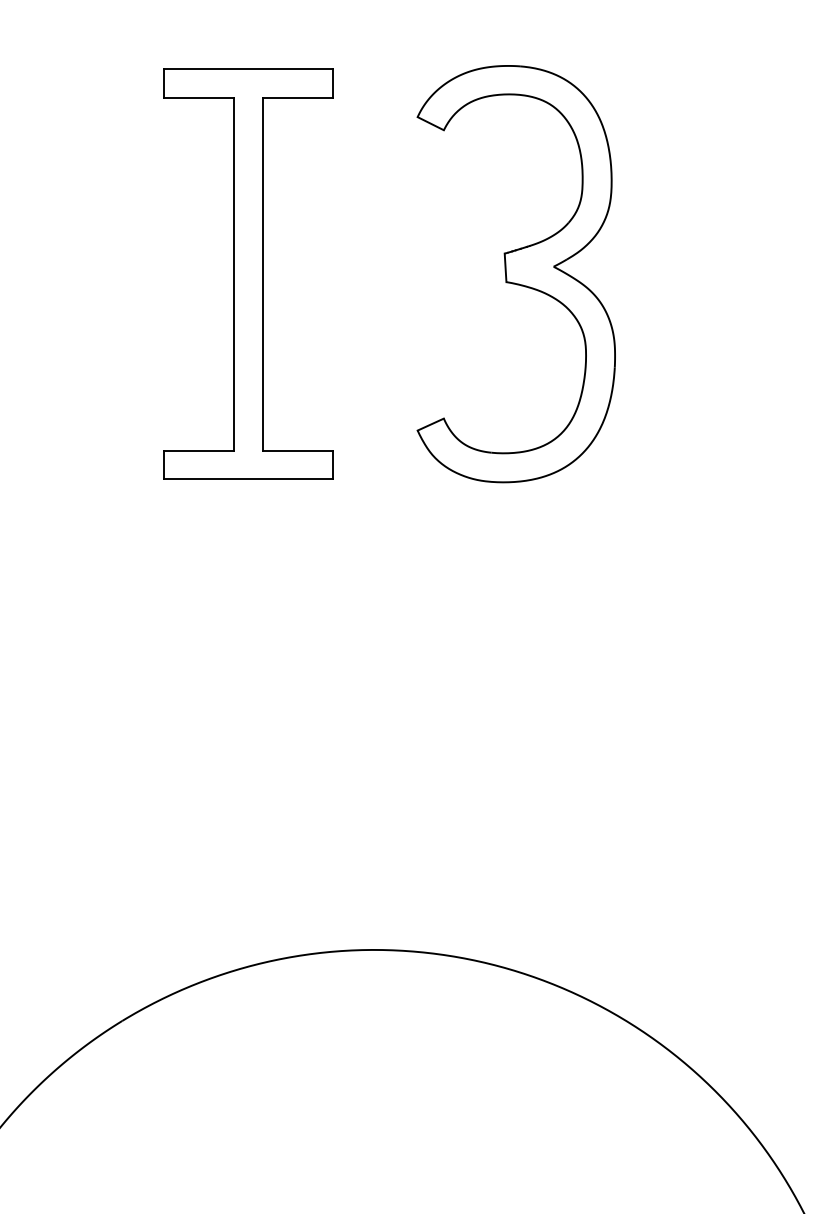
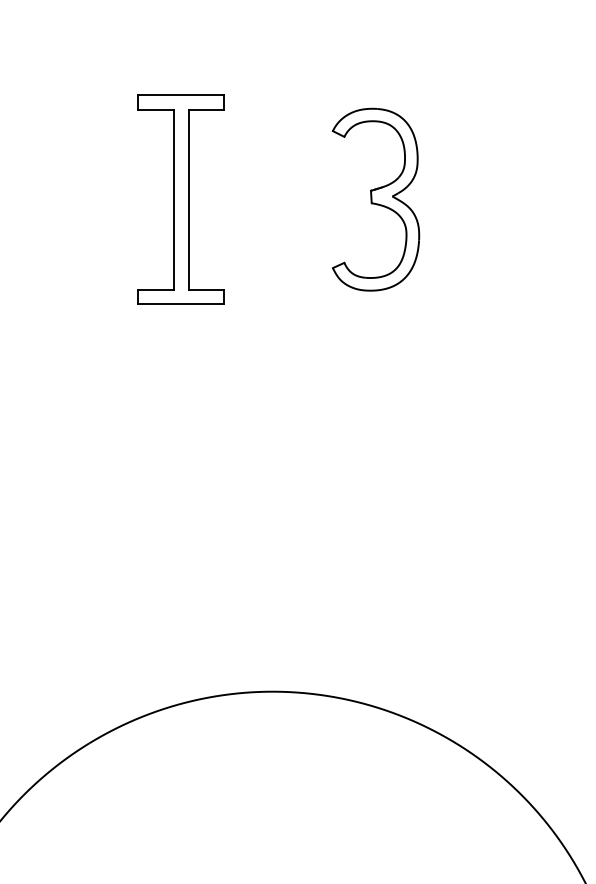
part: (248, 273) -> (181, 199), size x0.7
part: (515, 274) -> (375, 199), size x0.6

